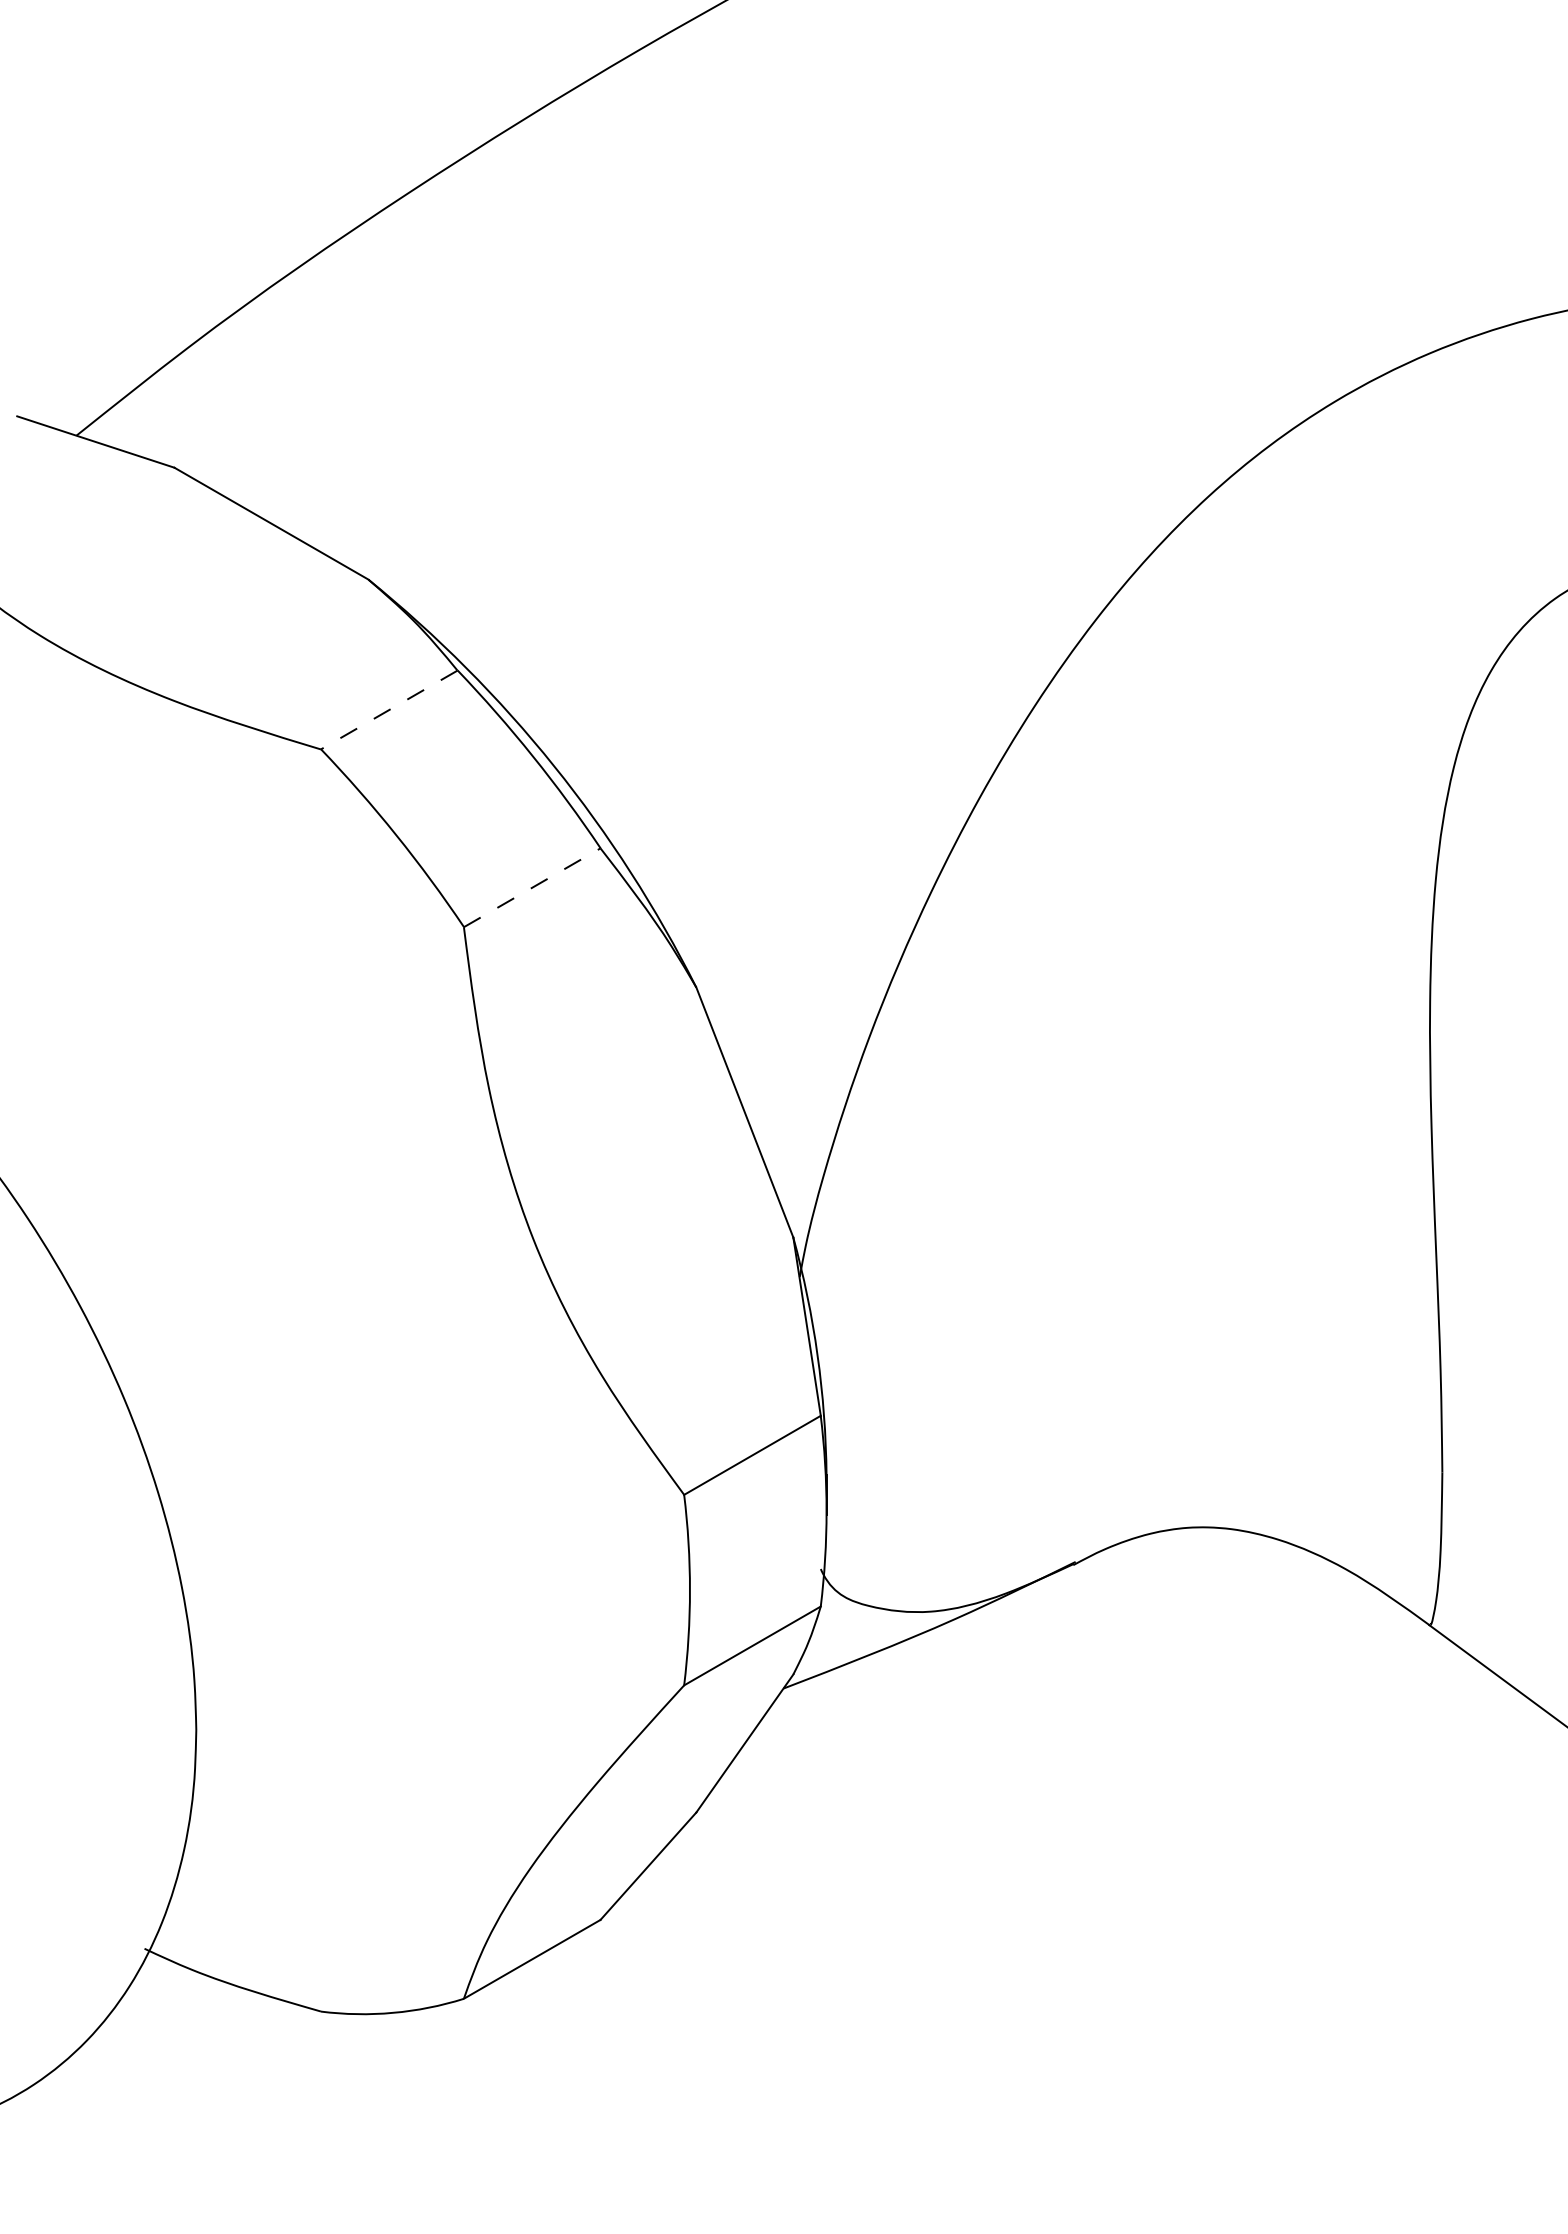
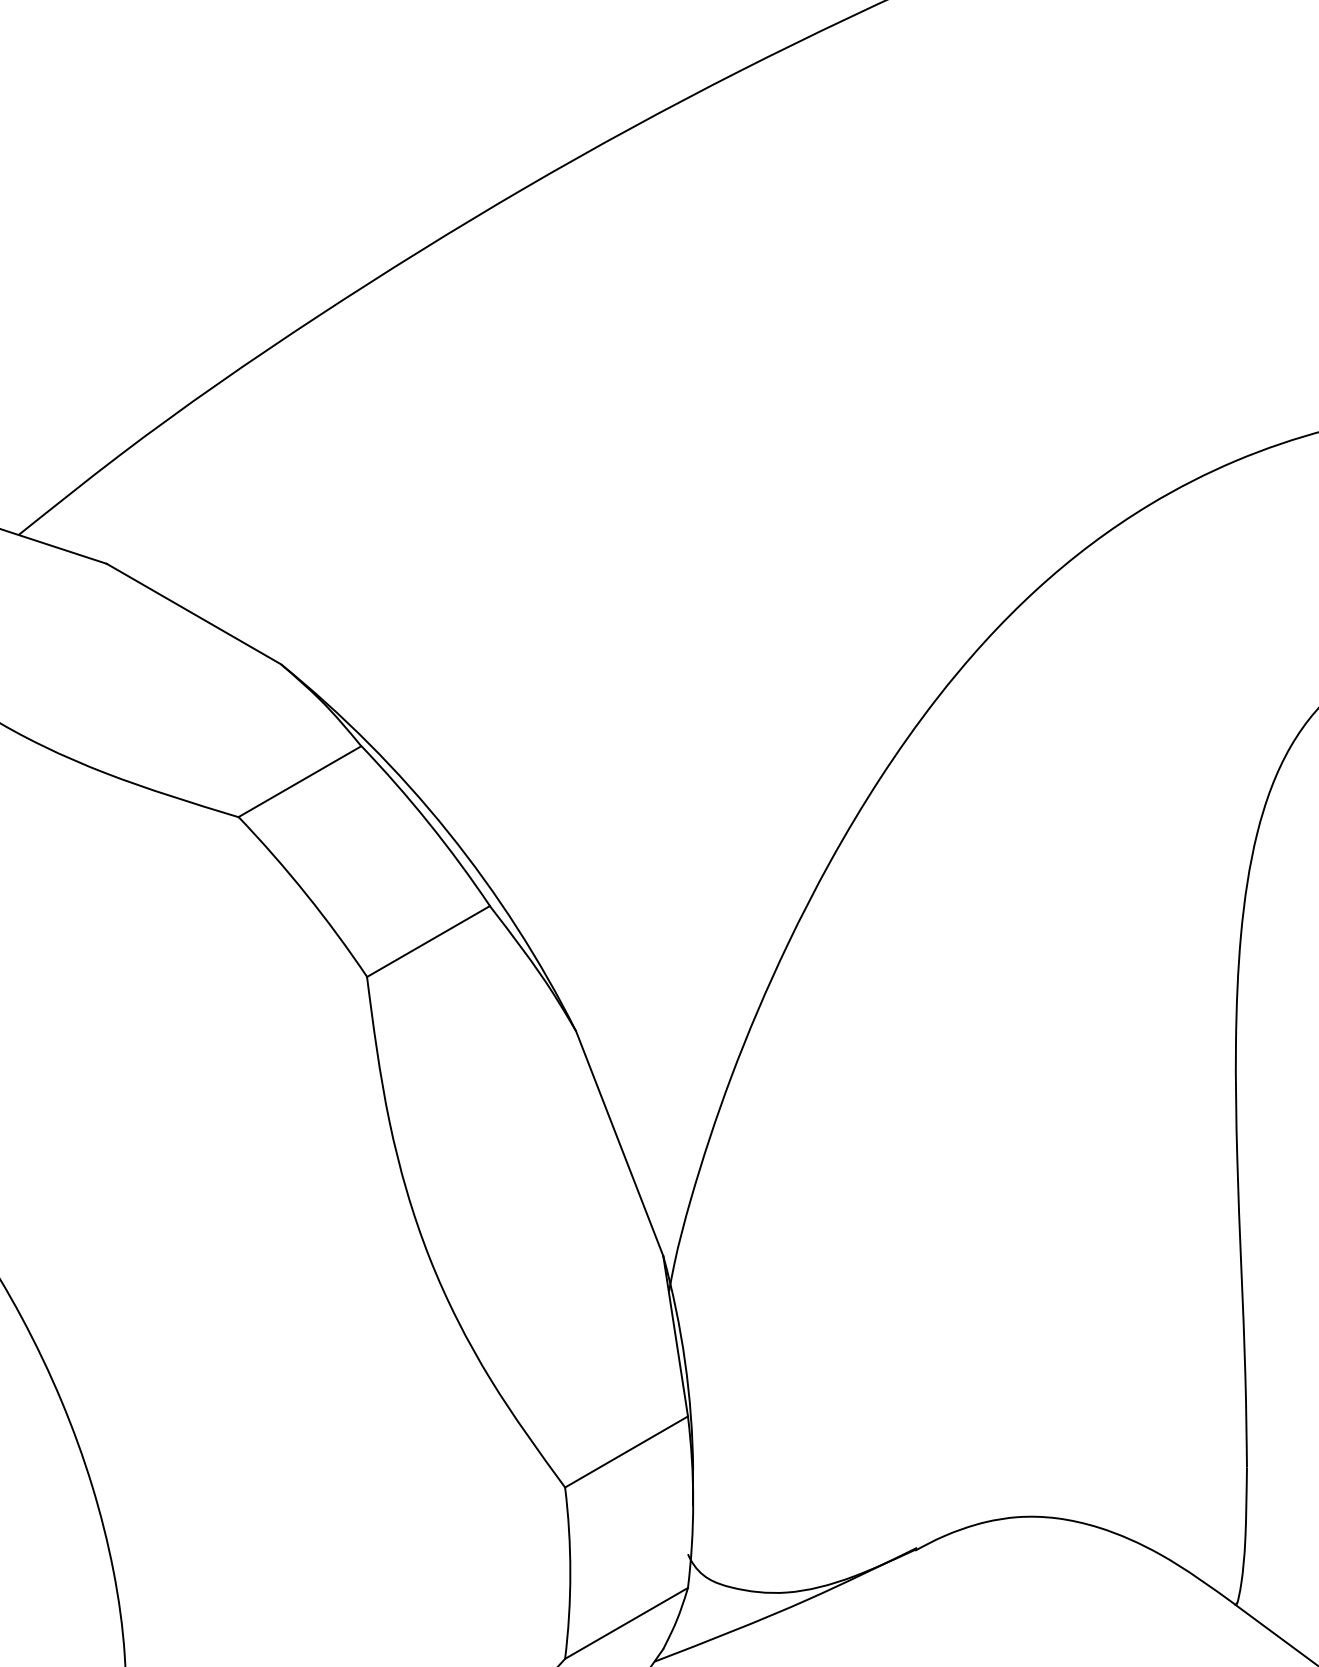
line: (389, 710) -> (300, 782), dashed -> solid
line: (532, 887) -> (428, 941), dashed -> solid

